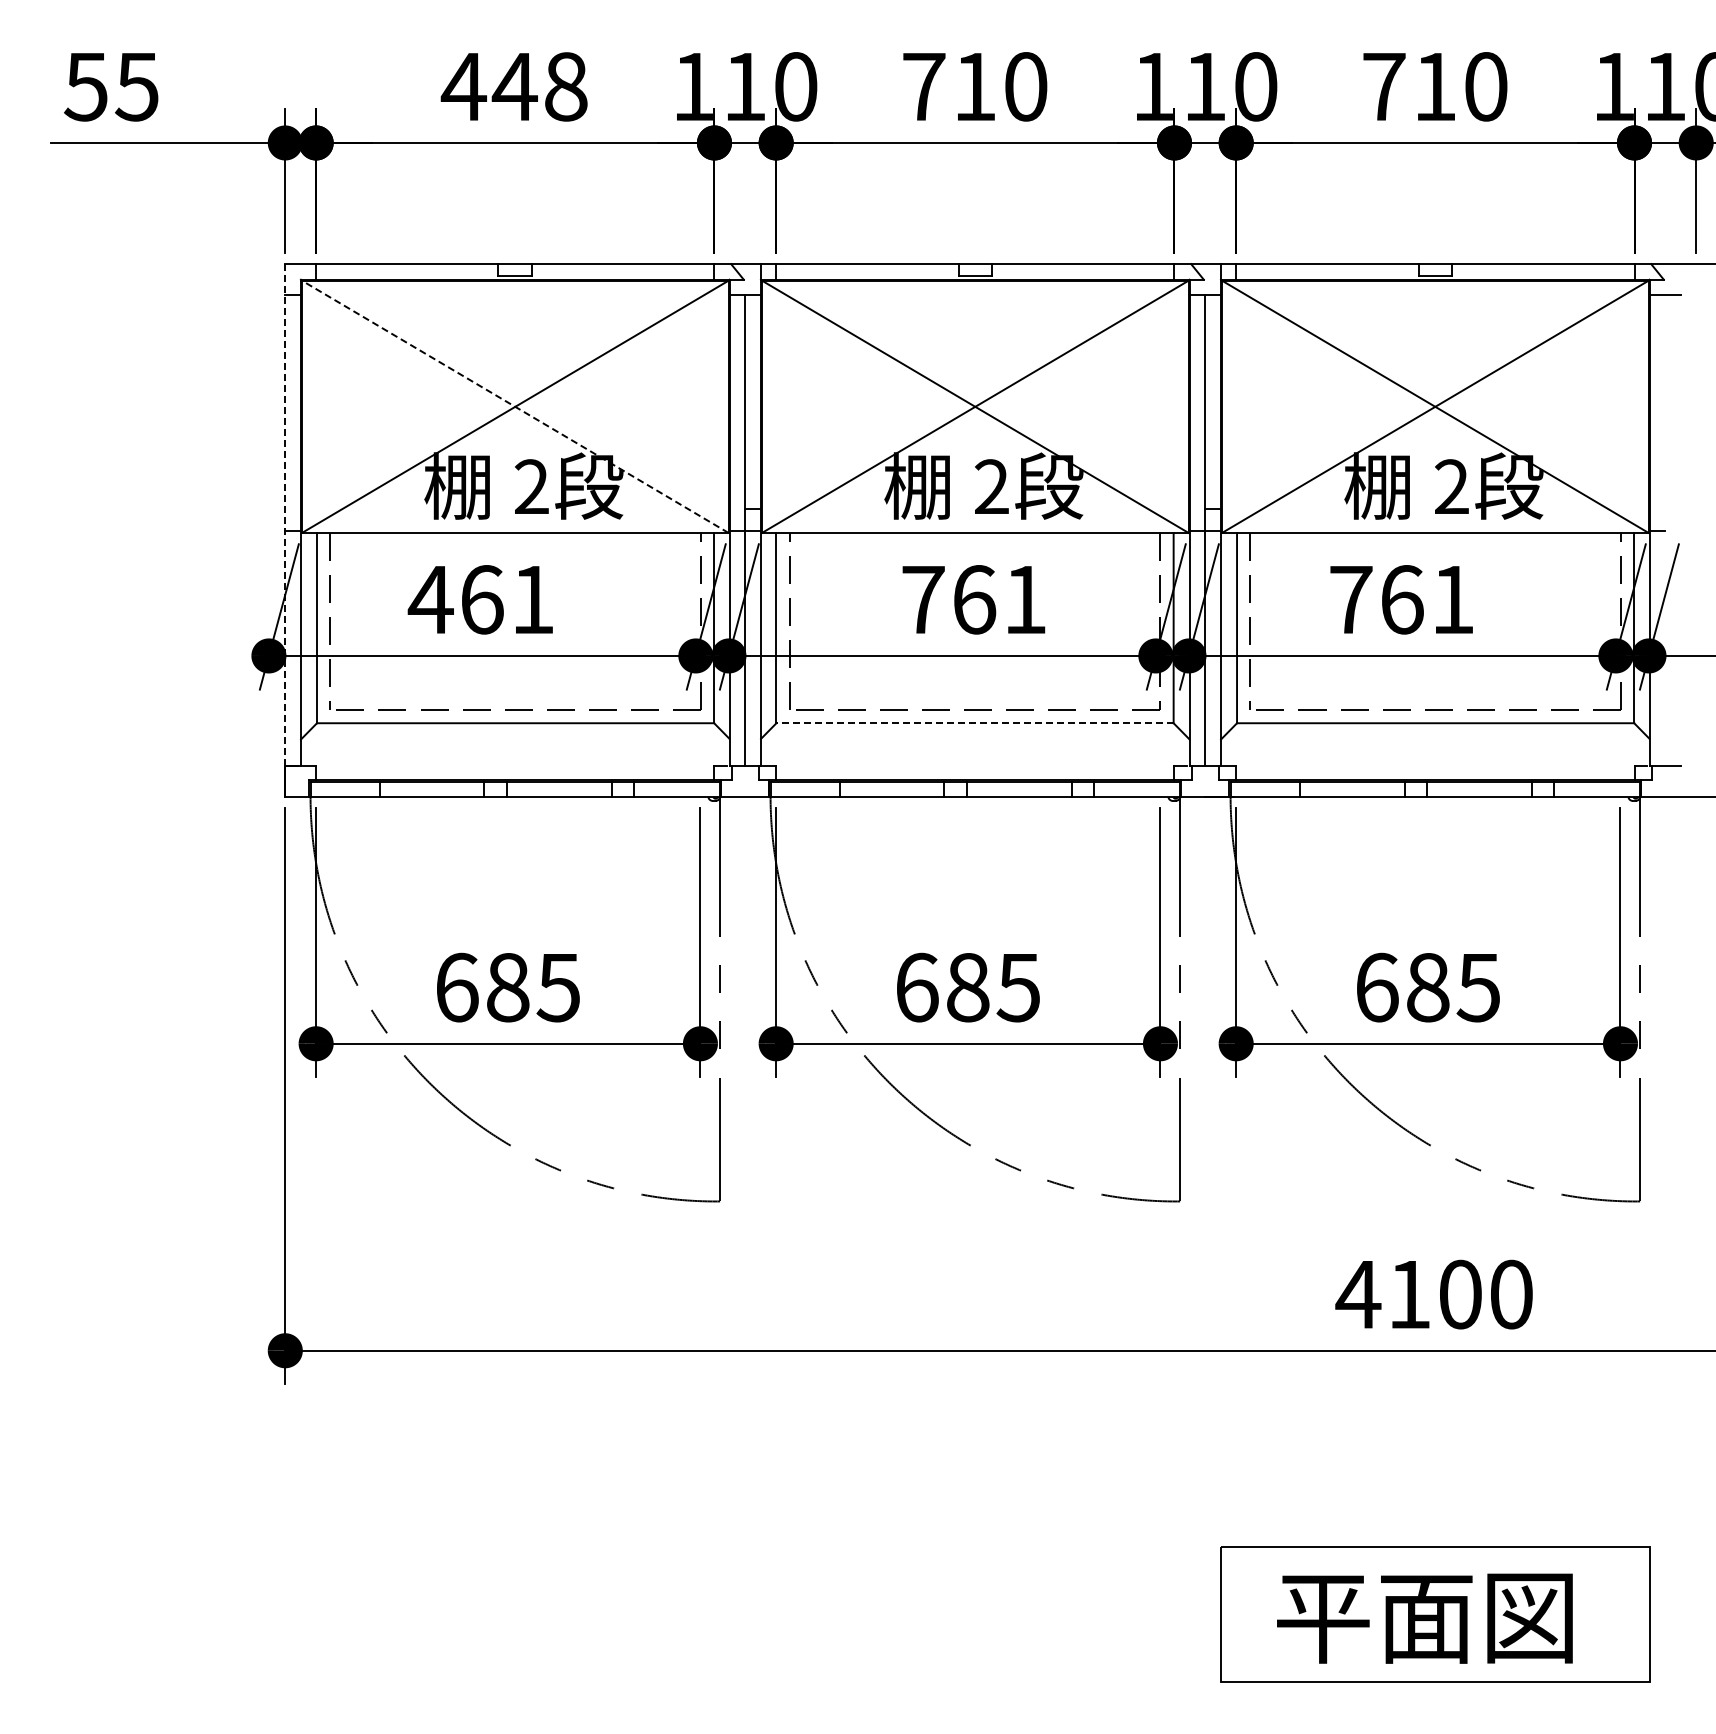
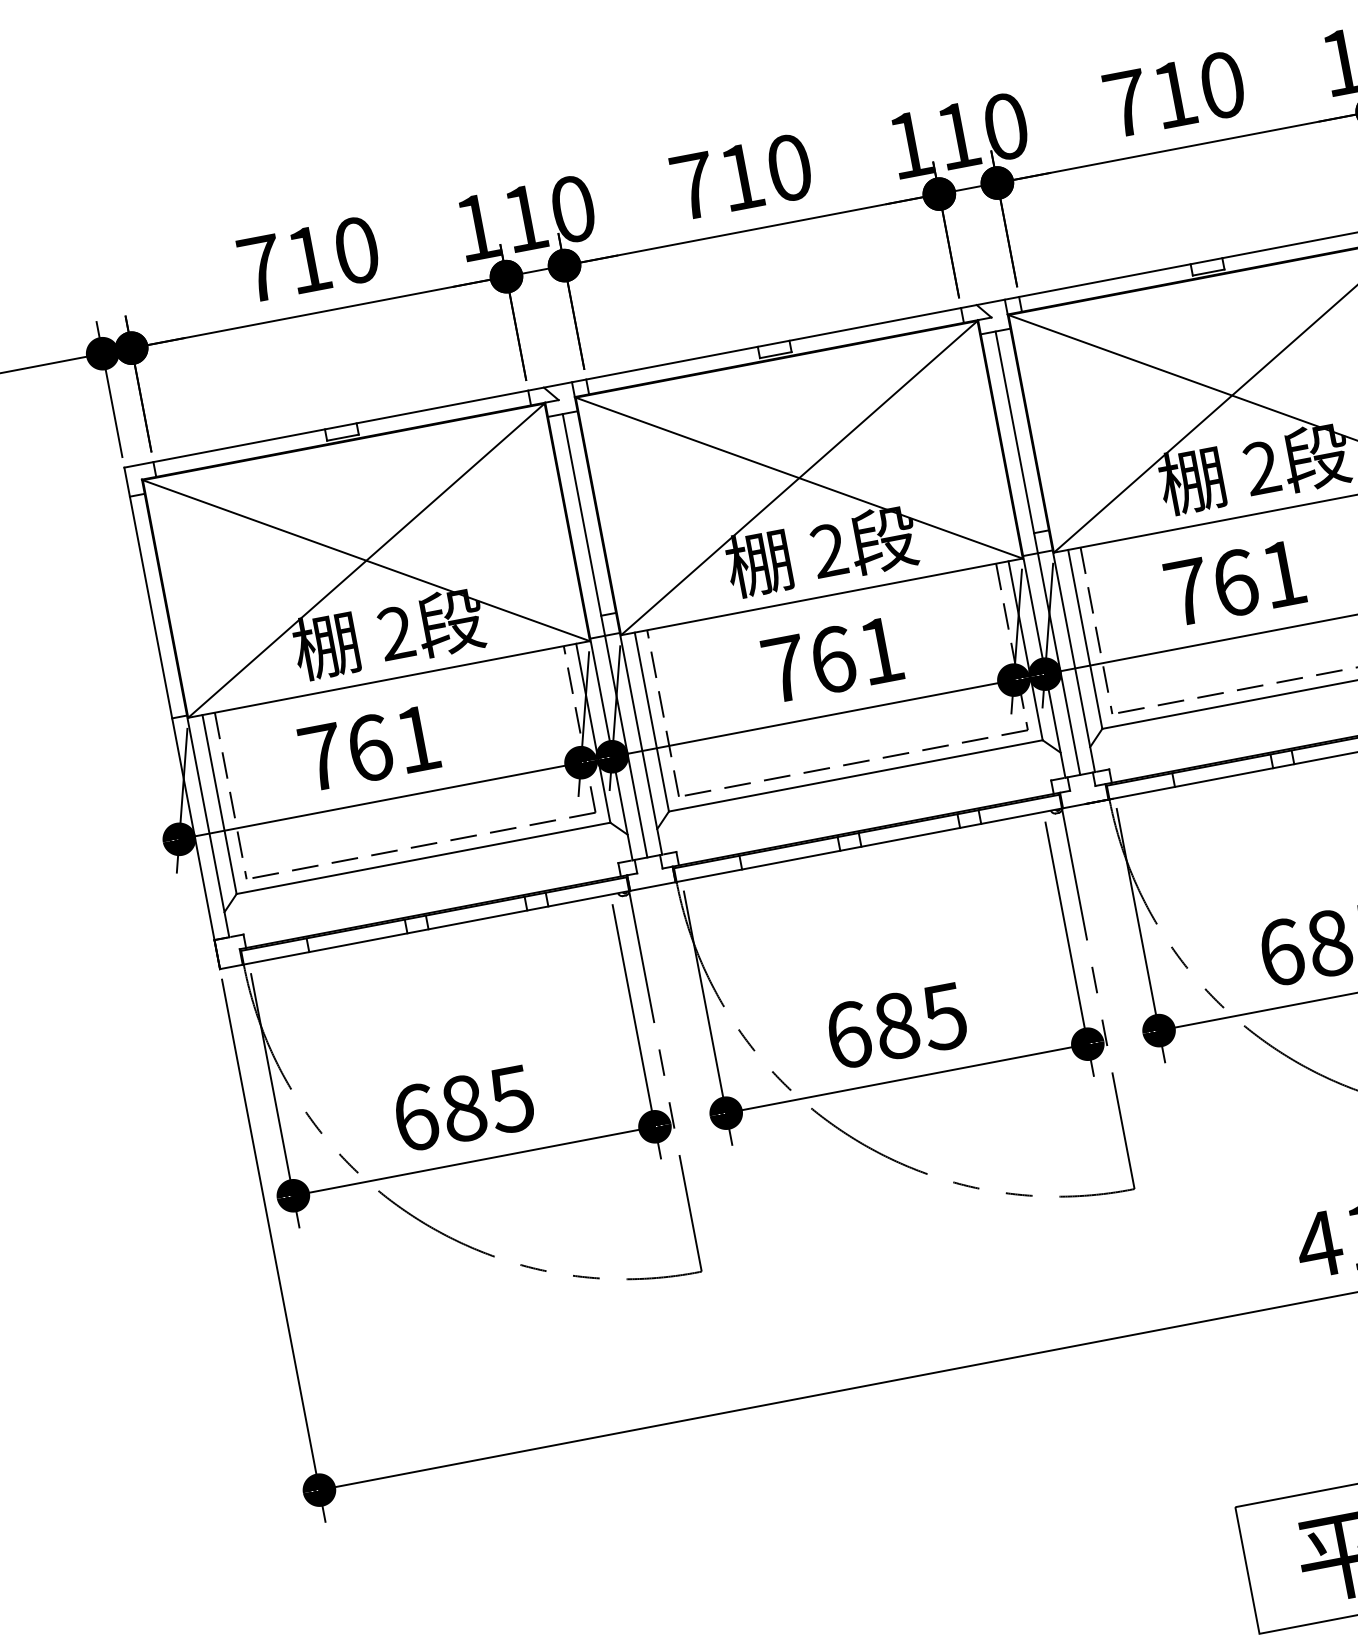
text: (513, 86) -> (307, 259), 448 -> 710
line: (515, 406) -> (366, 560), dashed -> solid
line: (285, 531) -> (172, 719), dashed -> solid
text: (430, 599) -> (321, 757), 461 -> 761
line: (975, 723) -> (856, 776), dashed -> solid

